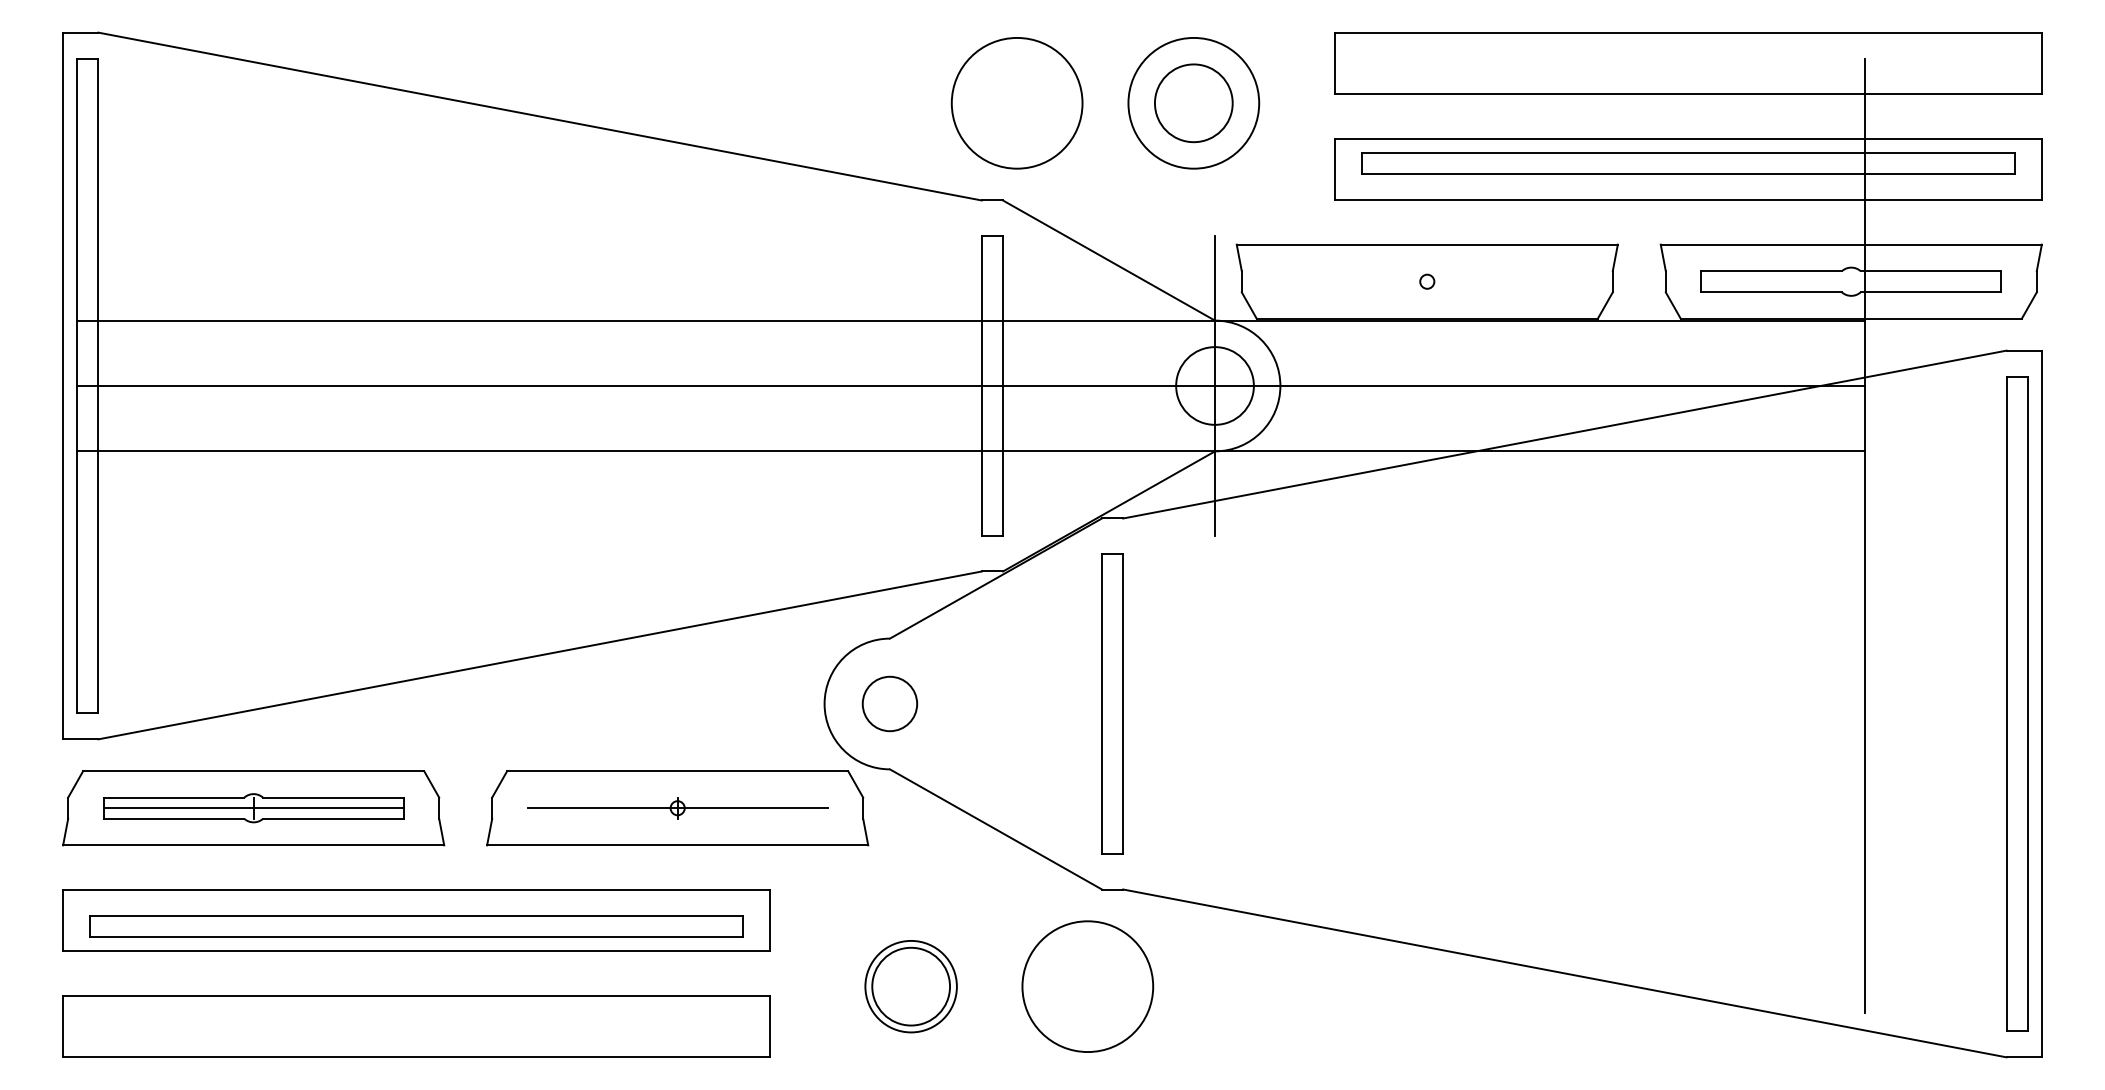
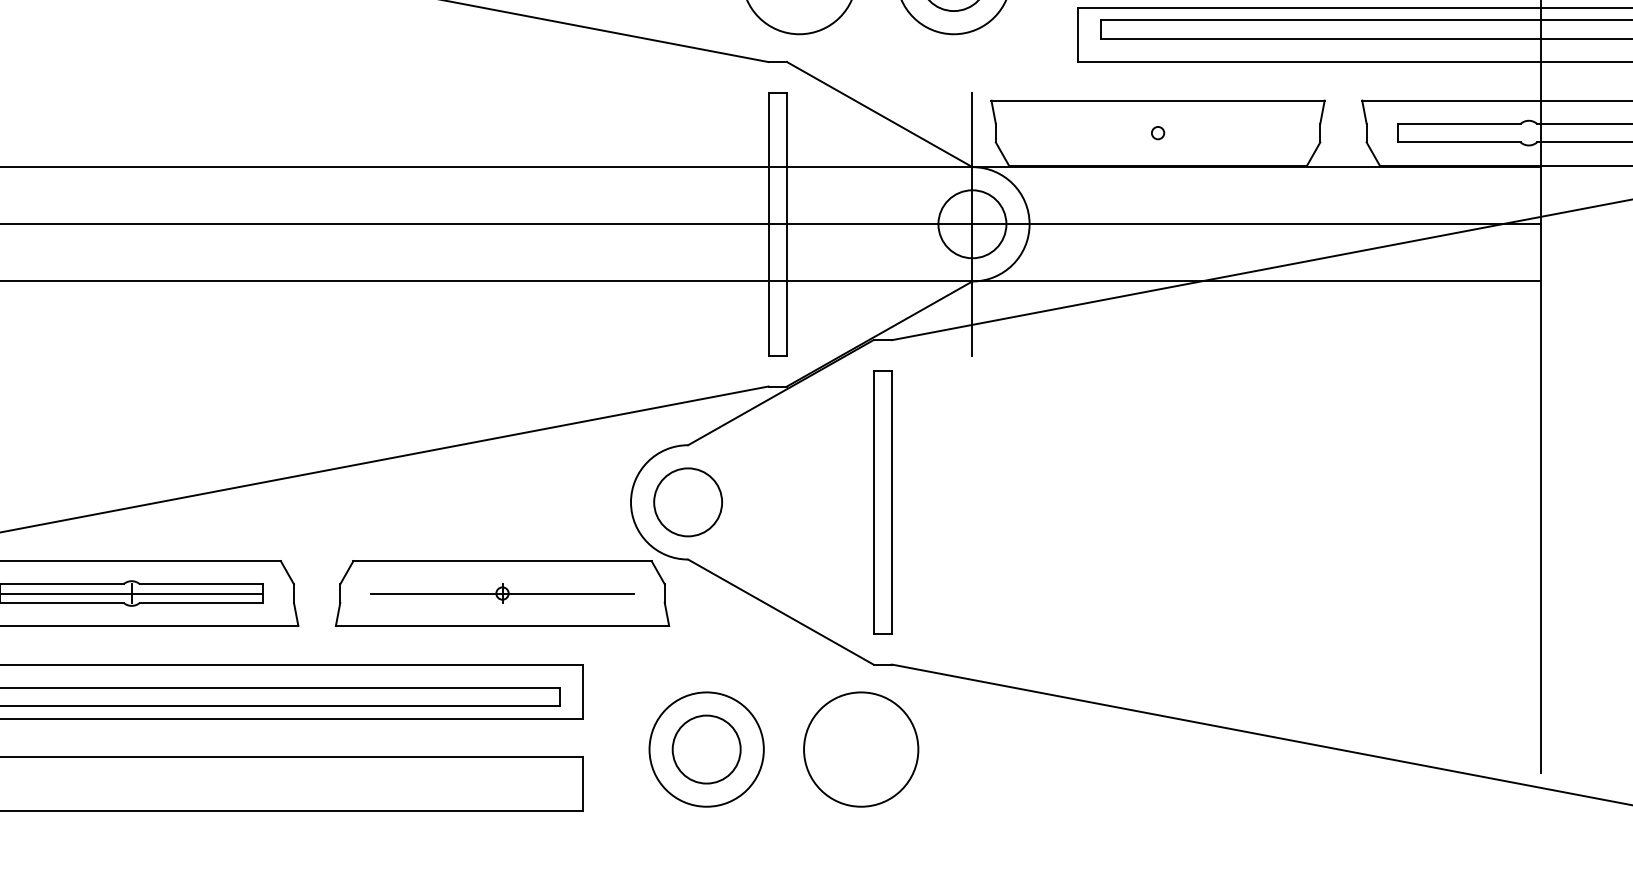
circle: (889, 703) -> (687, 501), size x1.43
circle: (910, 986) -> (706, 749), size x1.43

